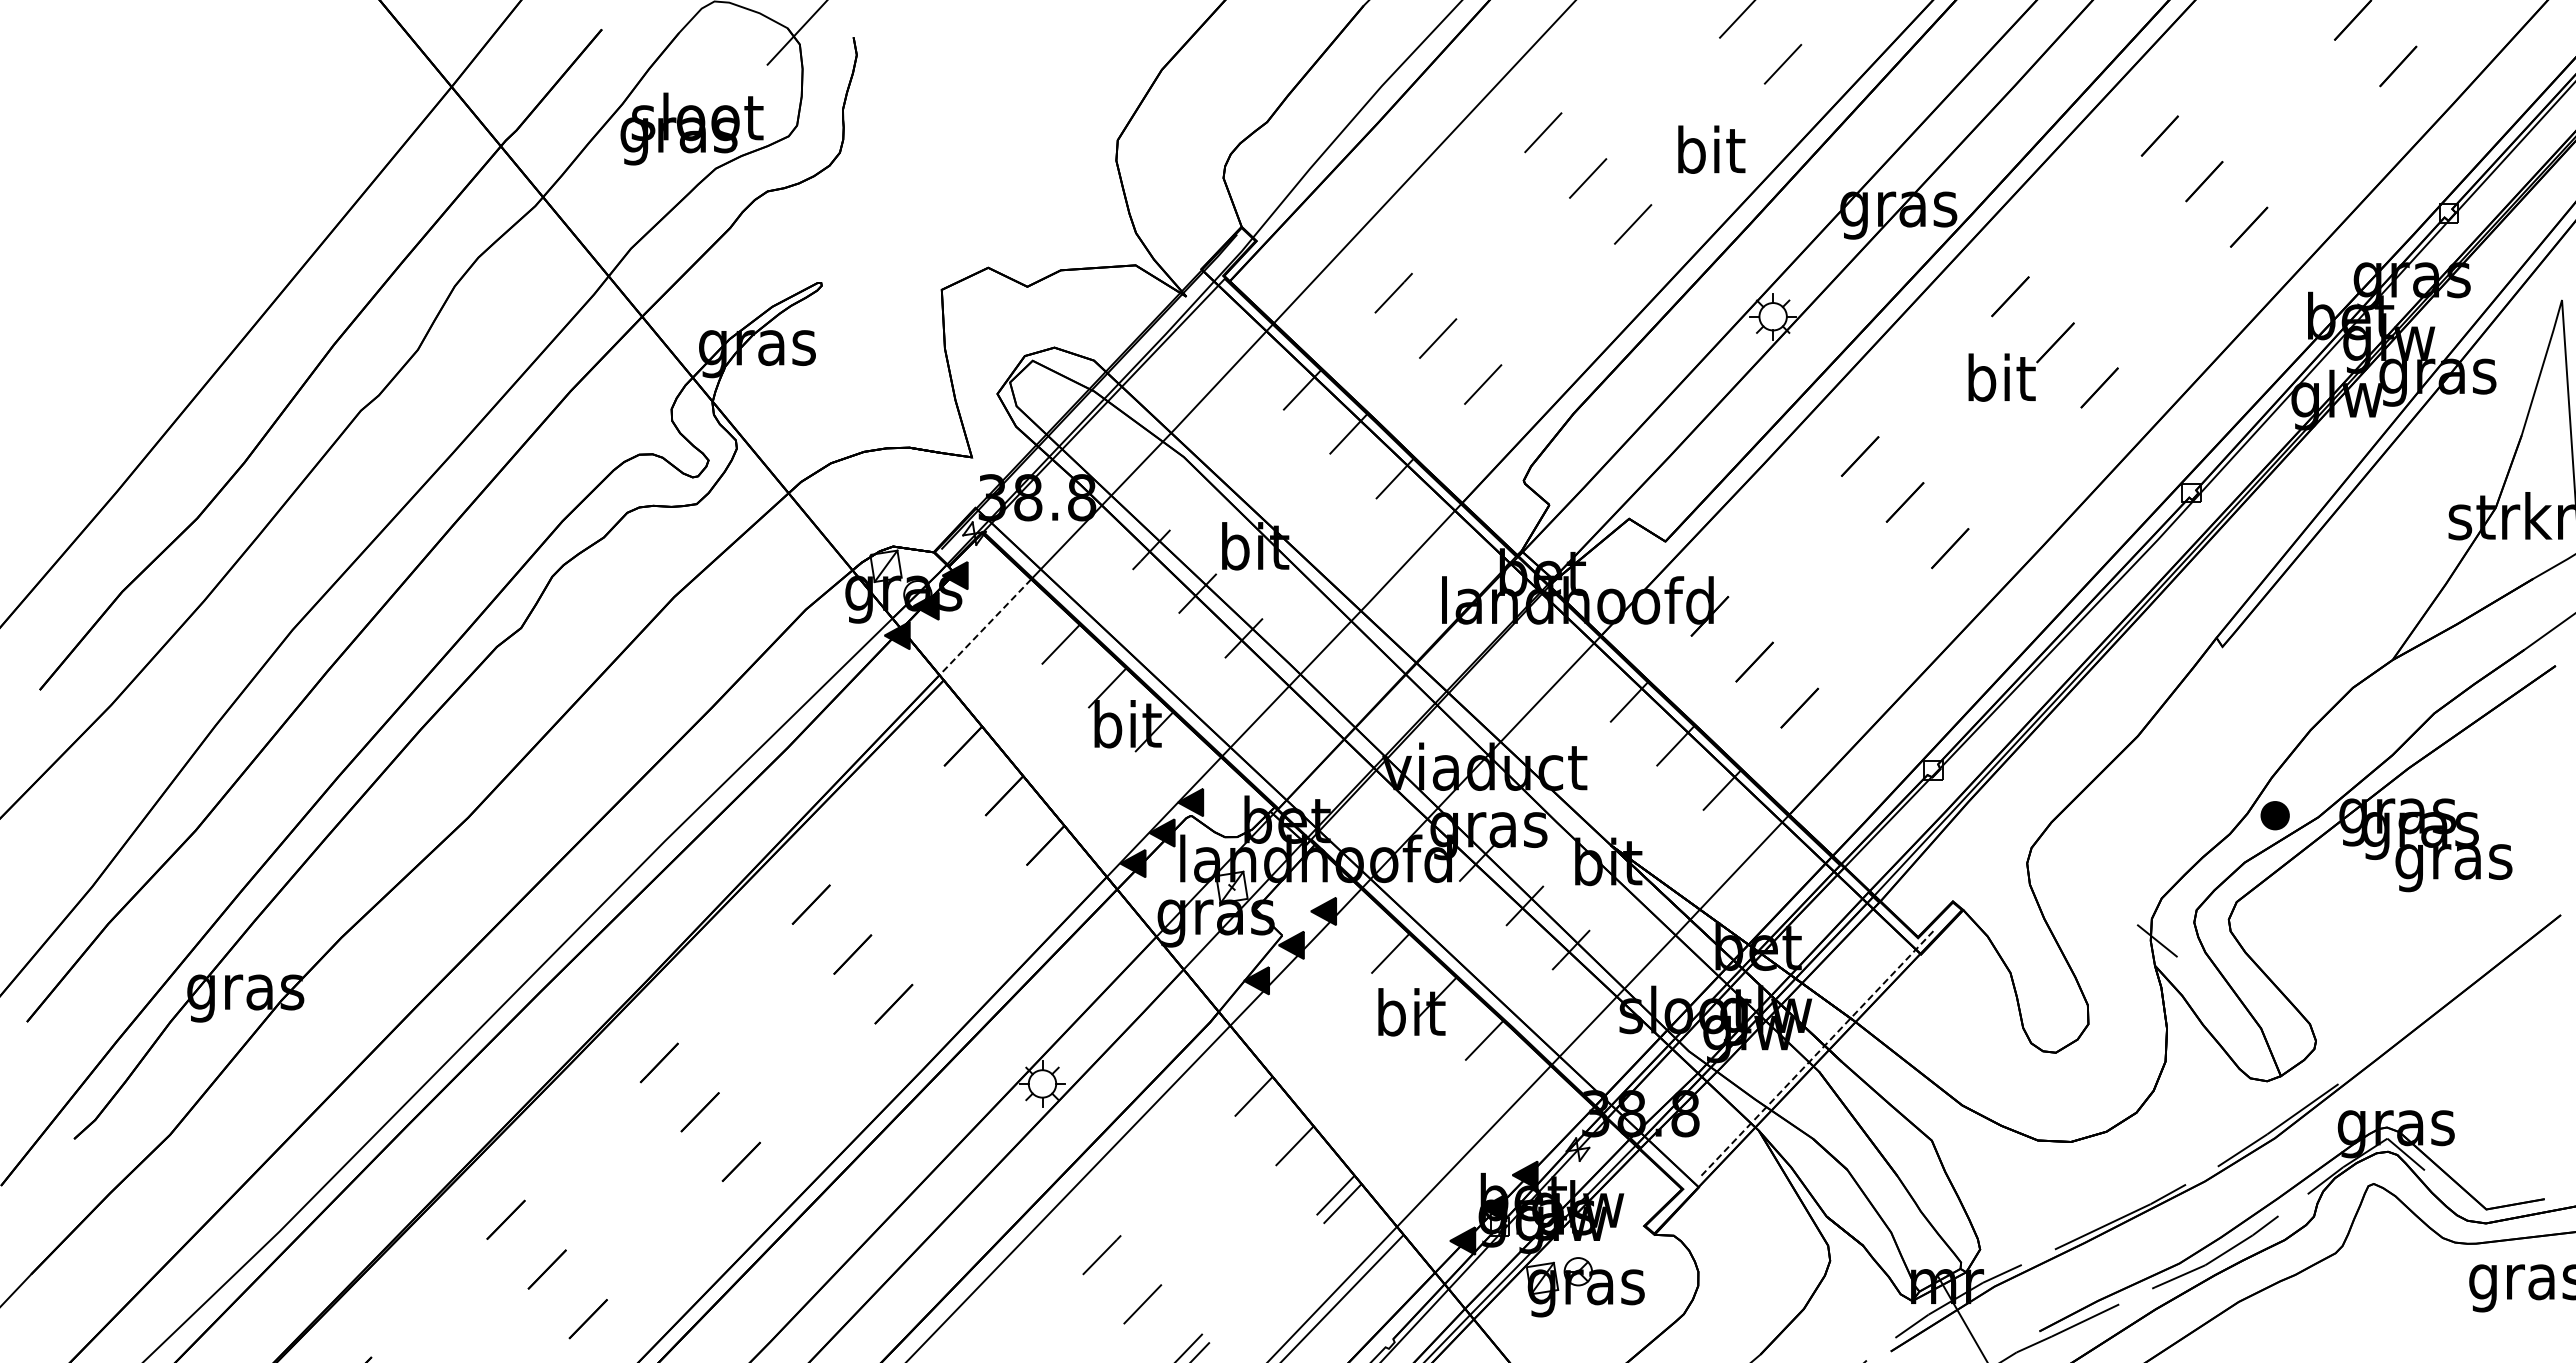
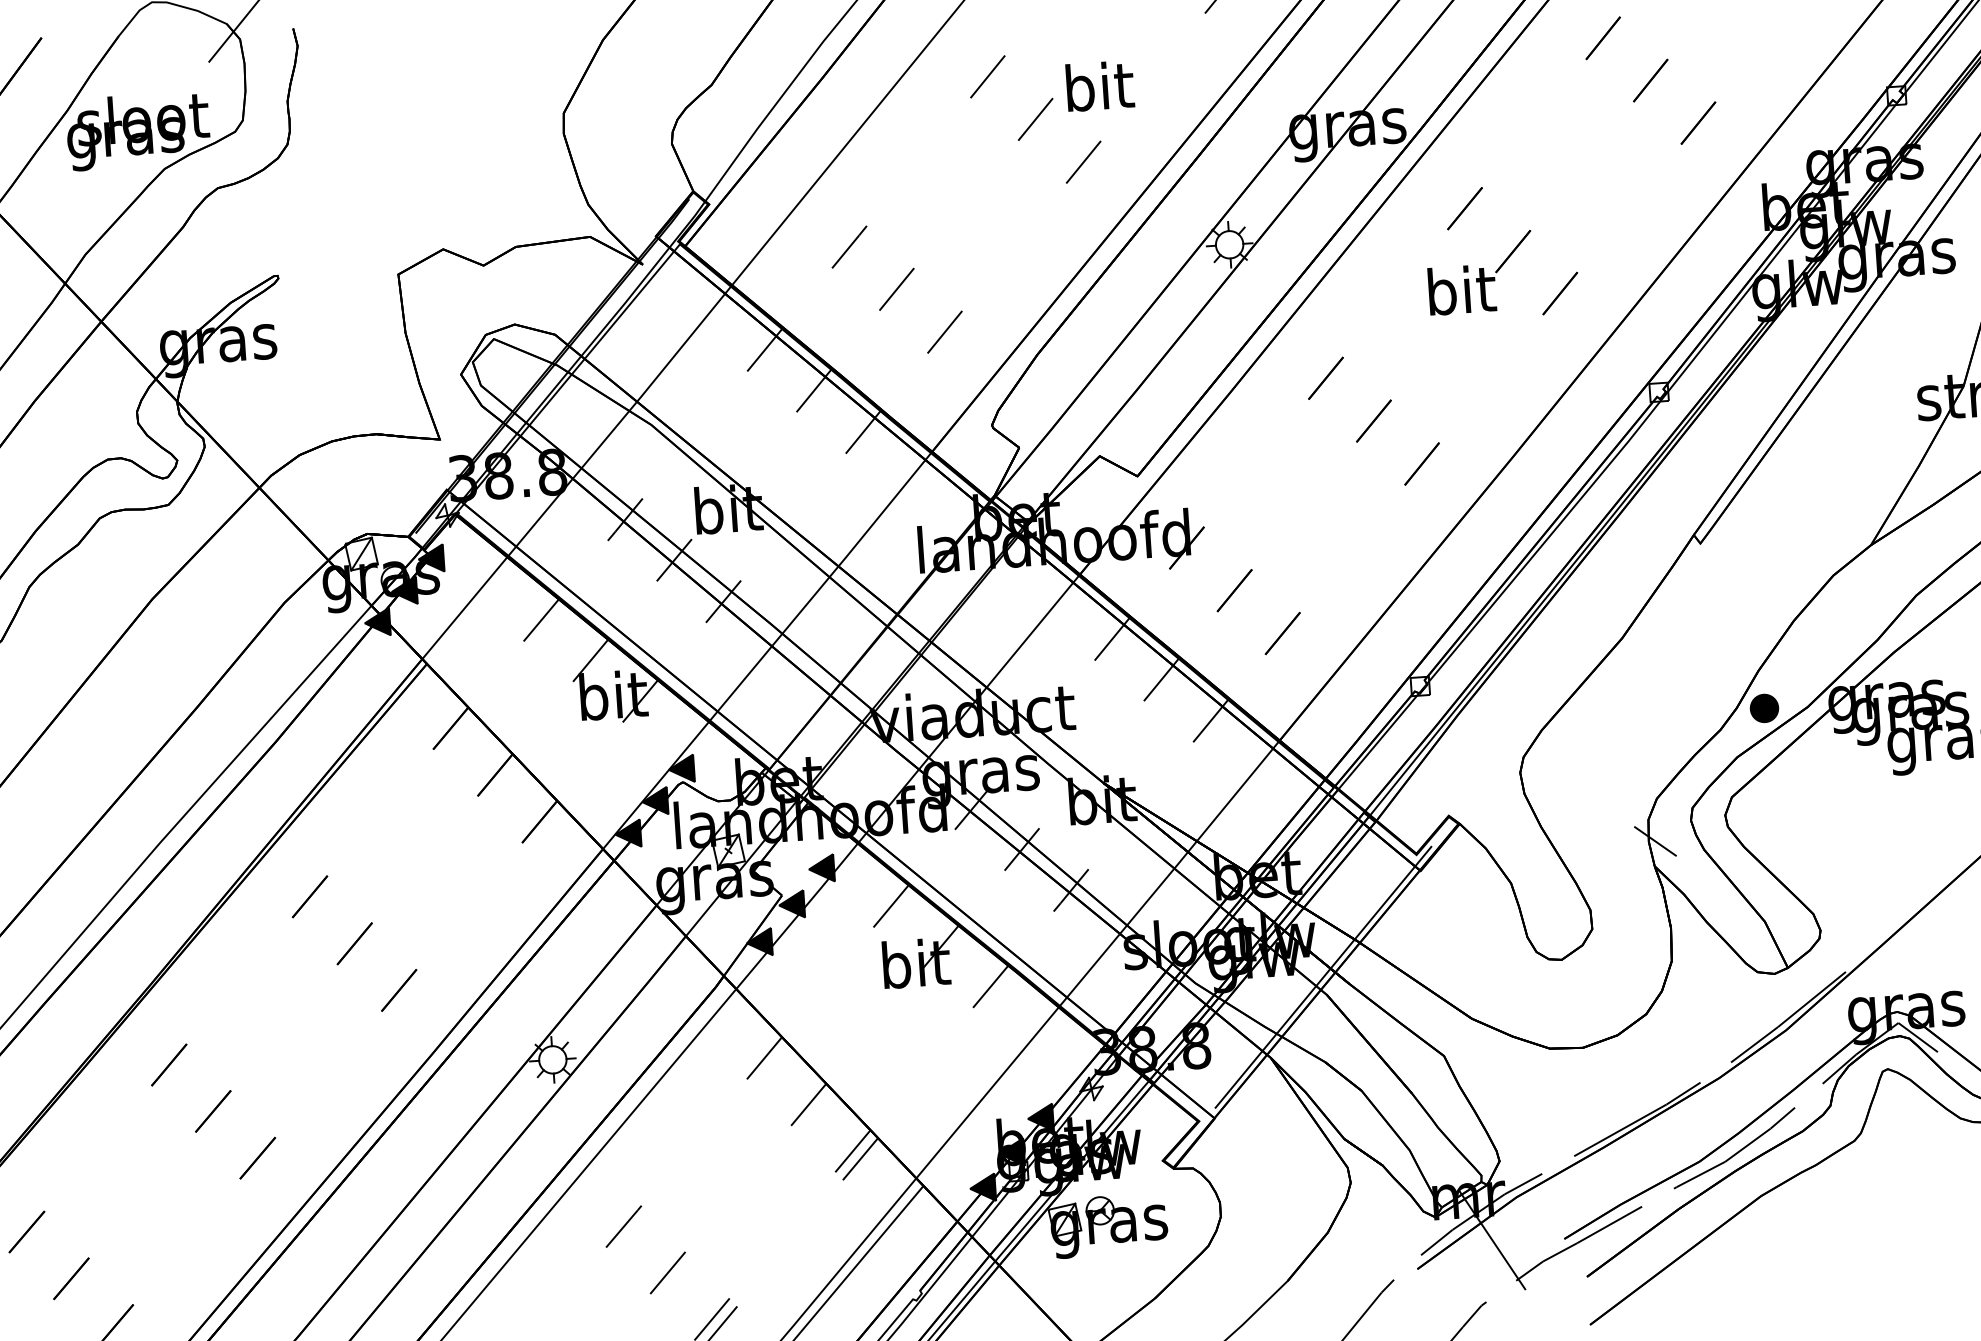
text: (1711, 149) -> (1099, 86), moved
line: (985, 627) -> (464, 608), dashed -> solid
line: (1816, 1054) -> (1323, 977), dashed -> solid

